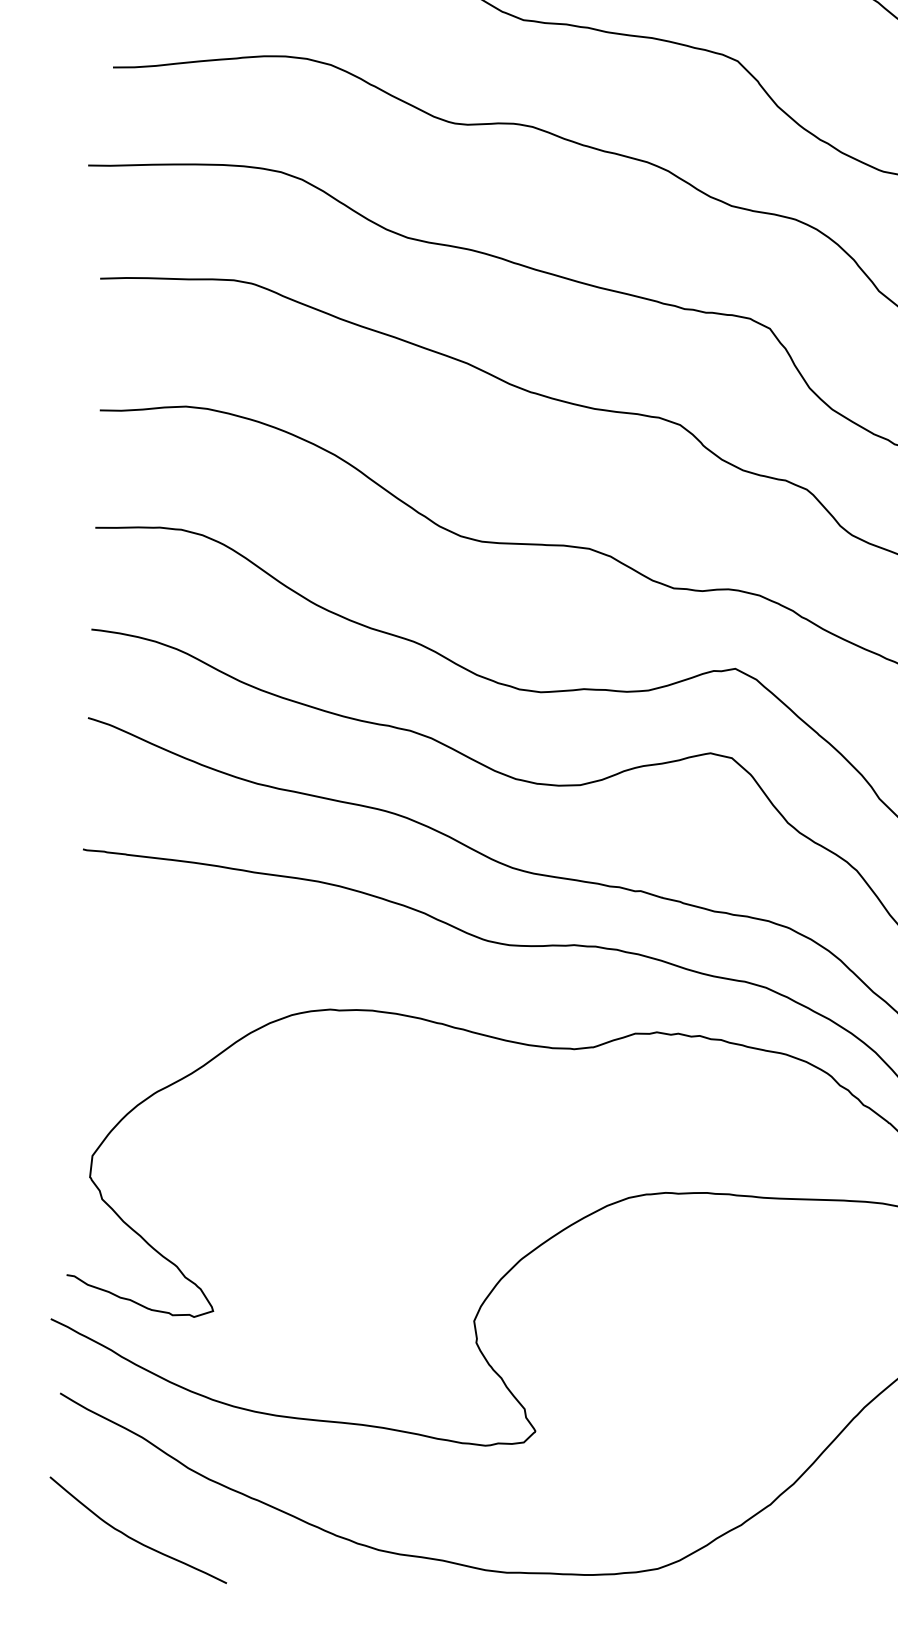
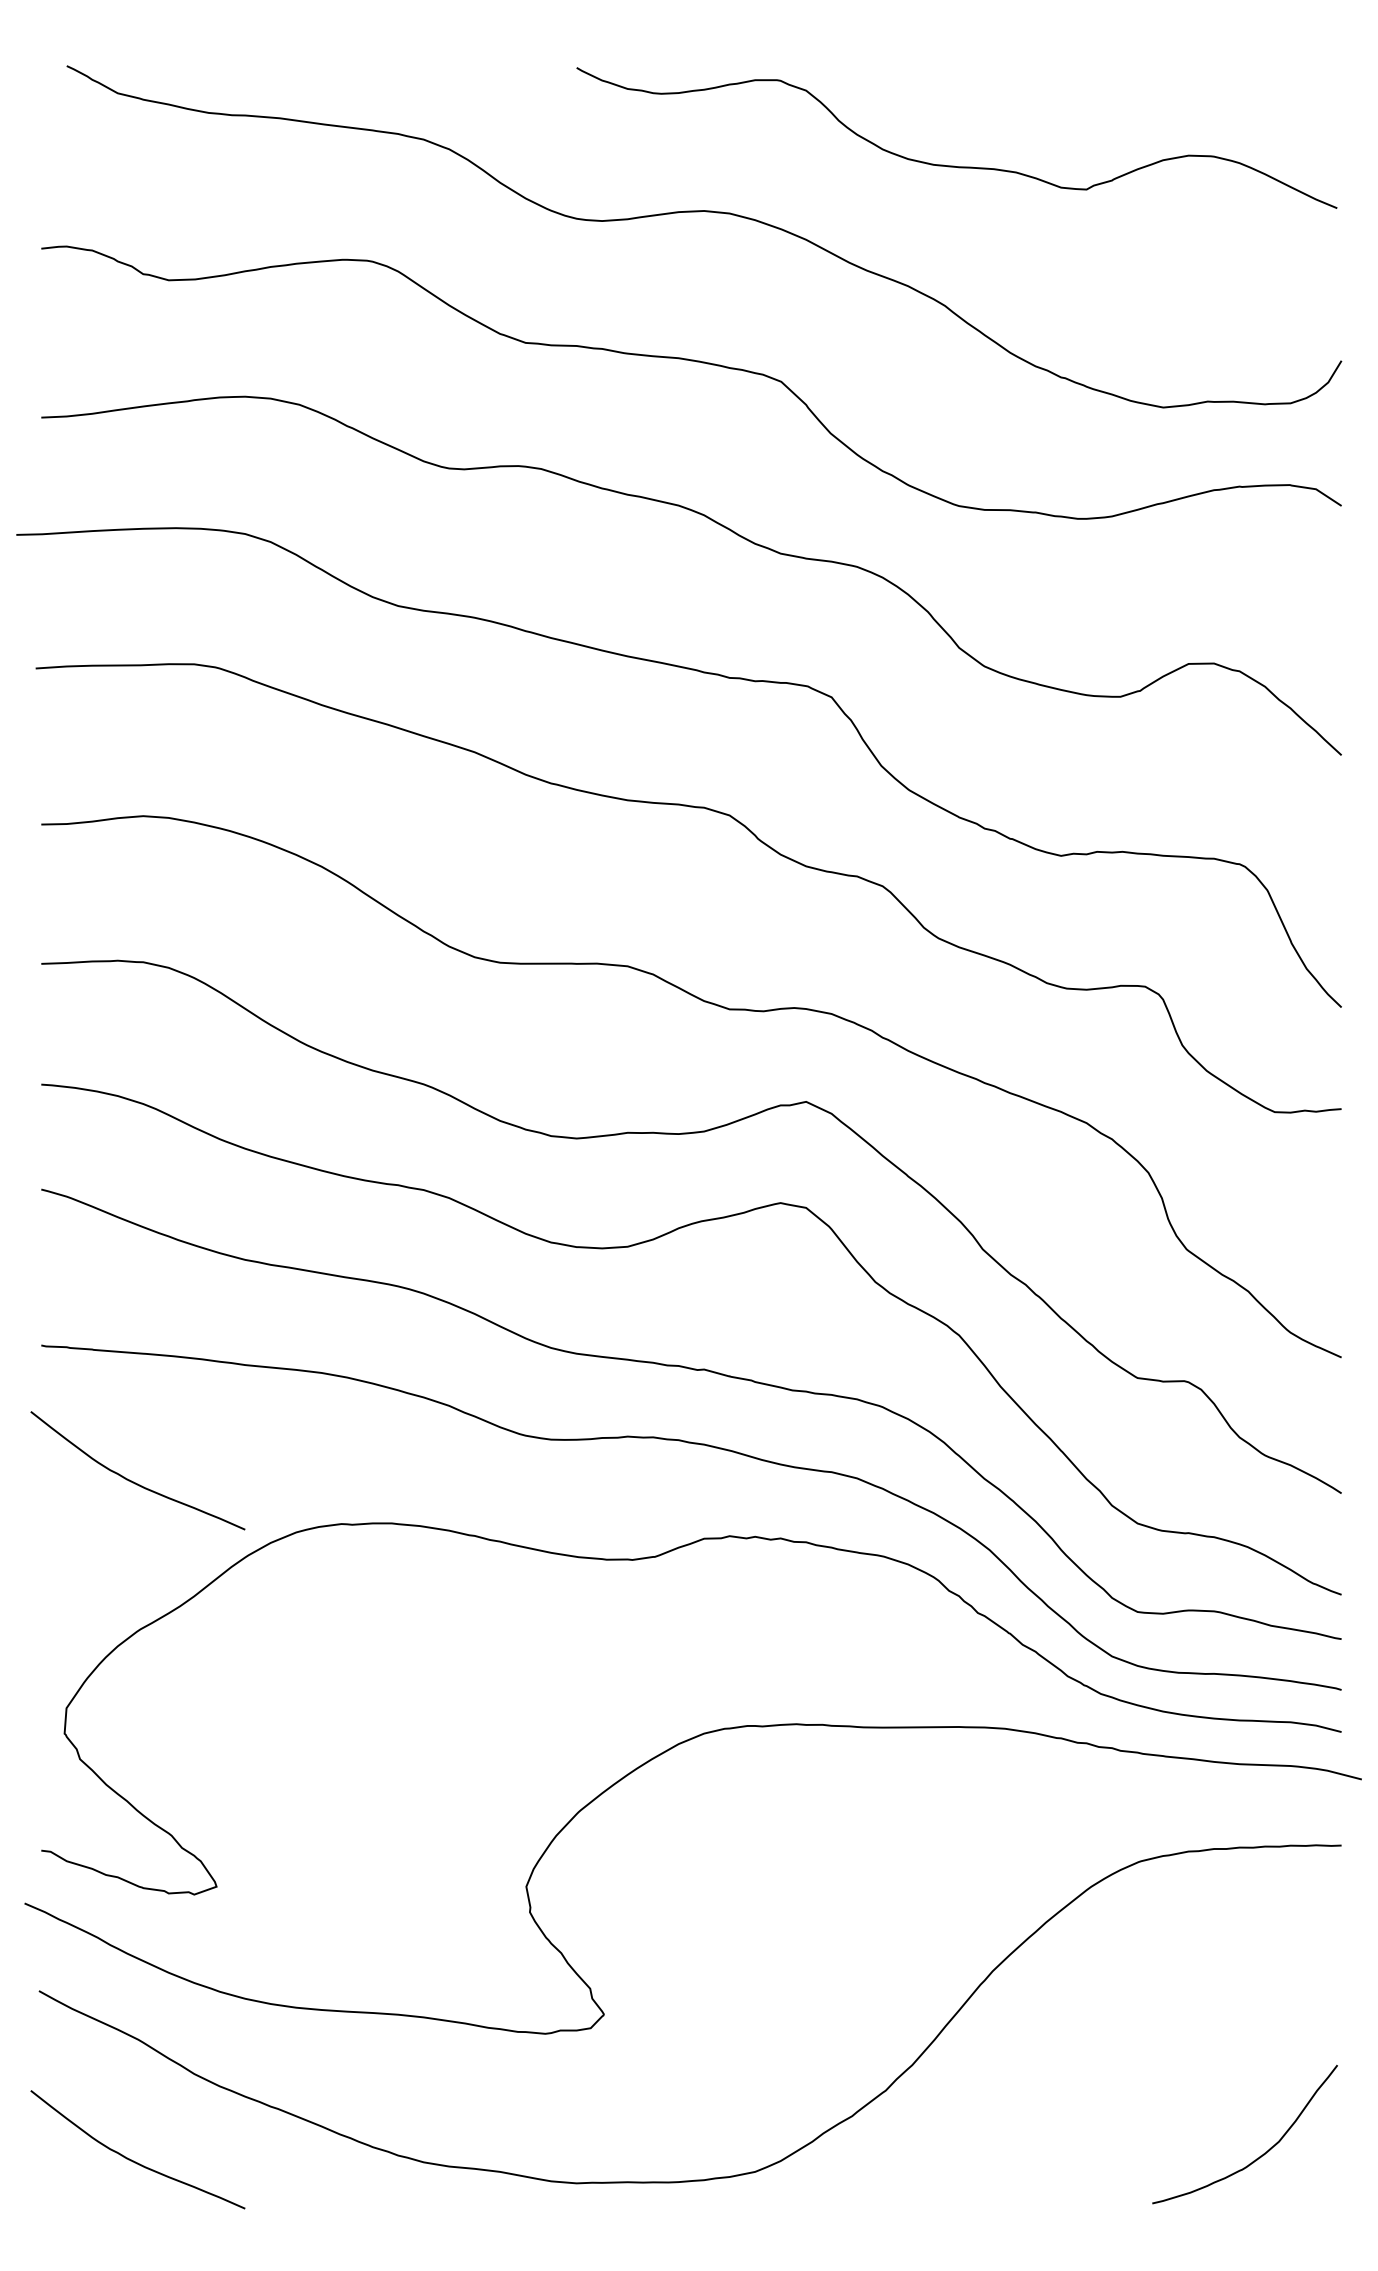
curve: (154, 966) -> (131, 1480), added

